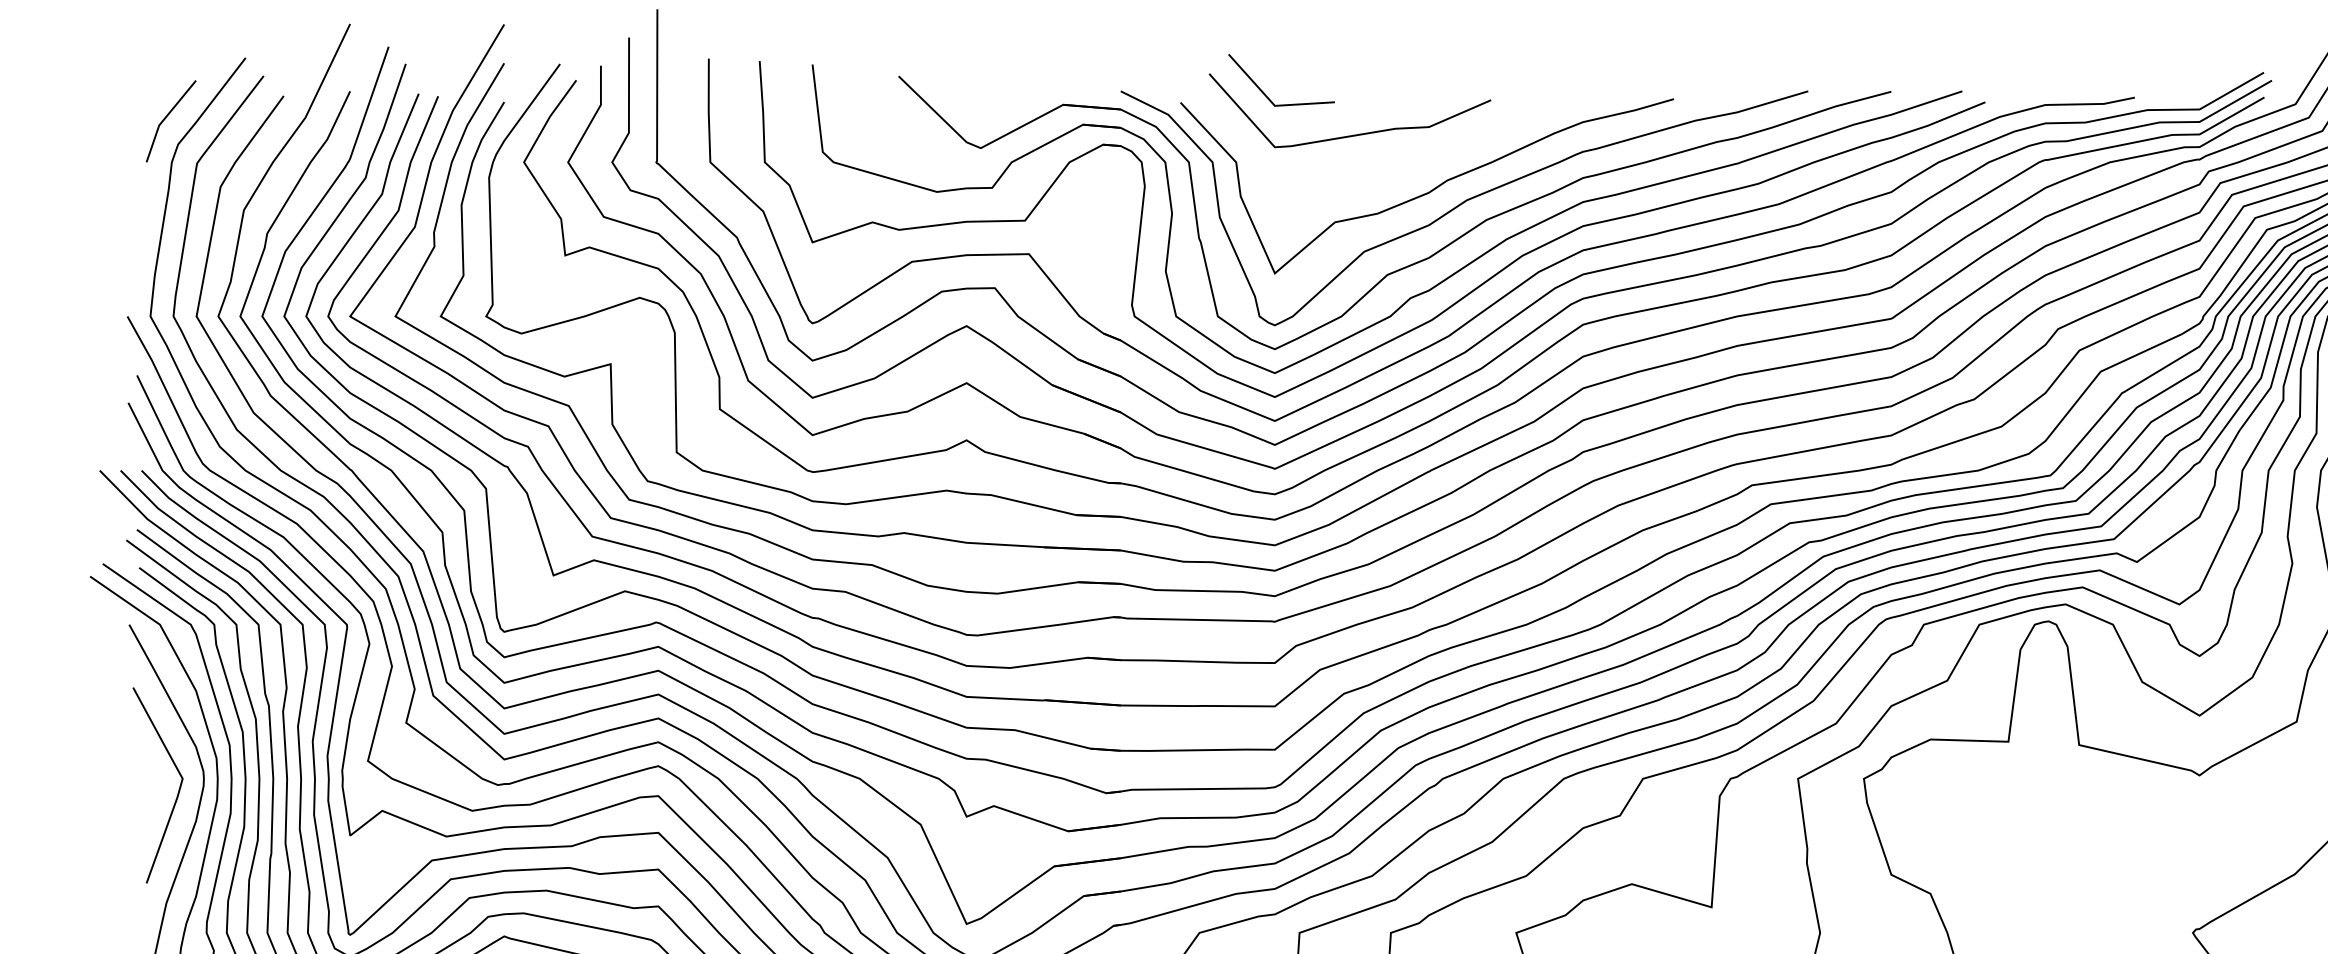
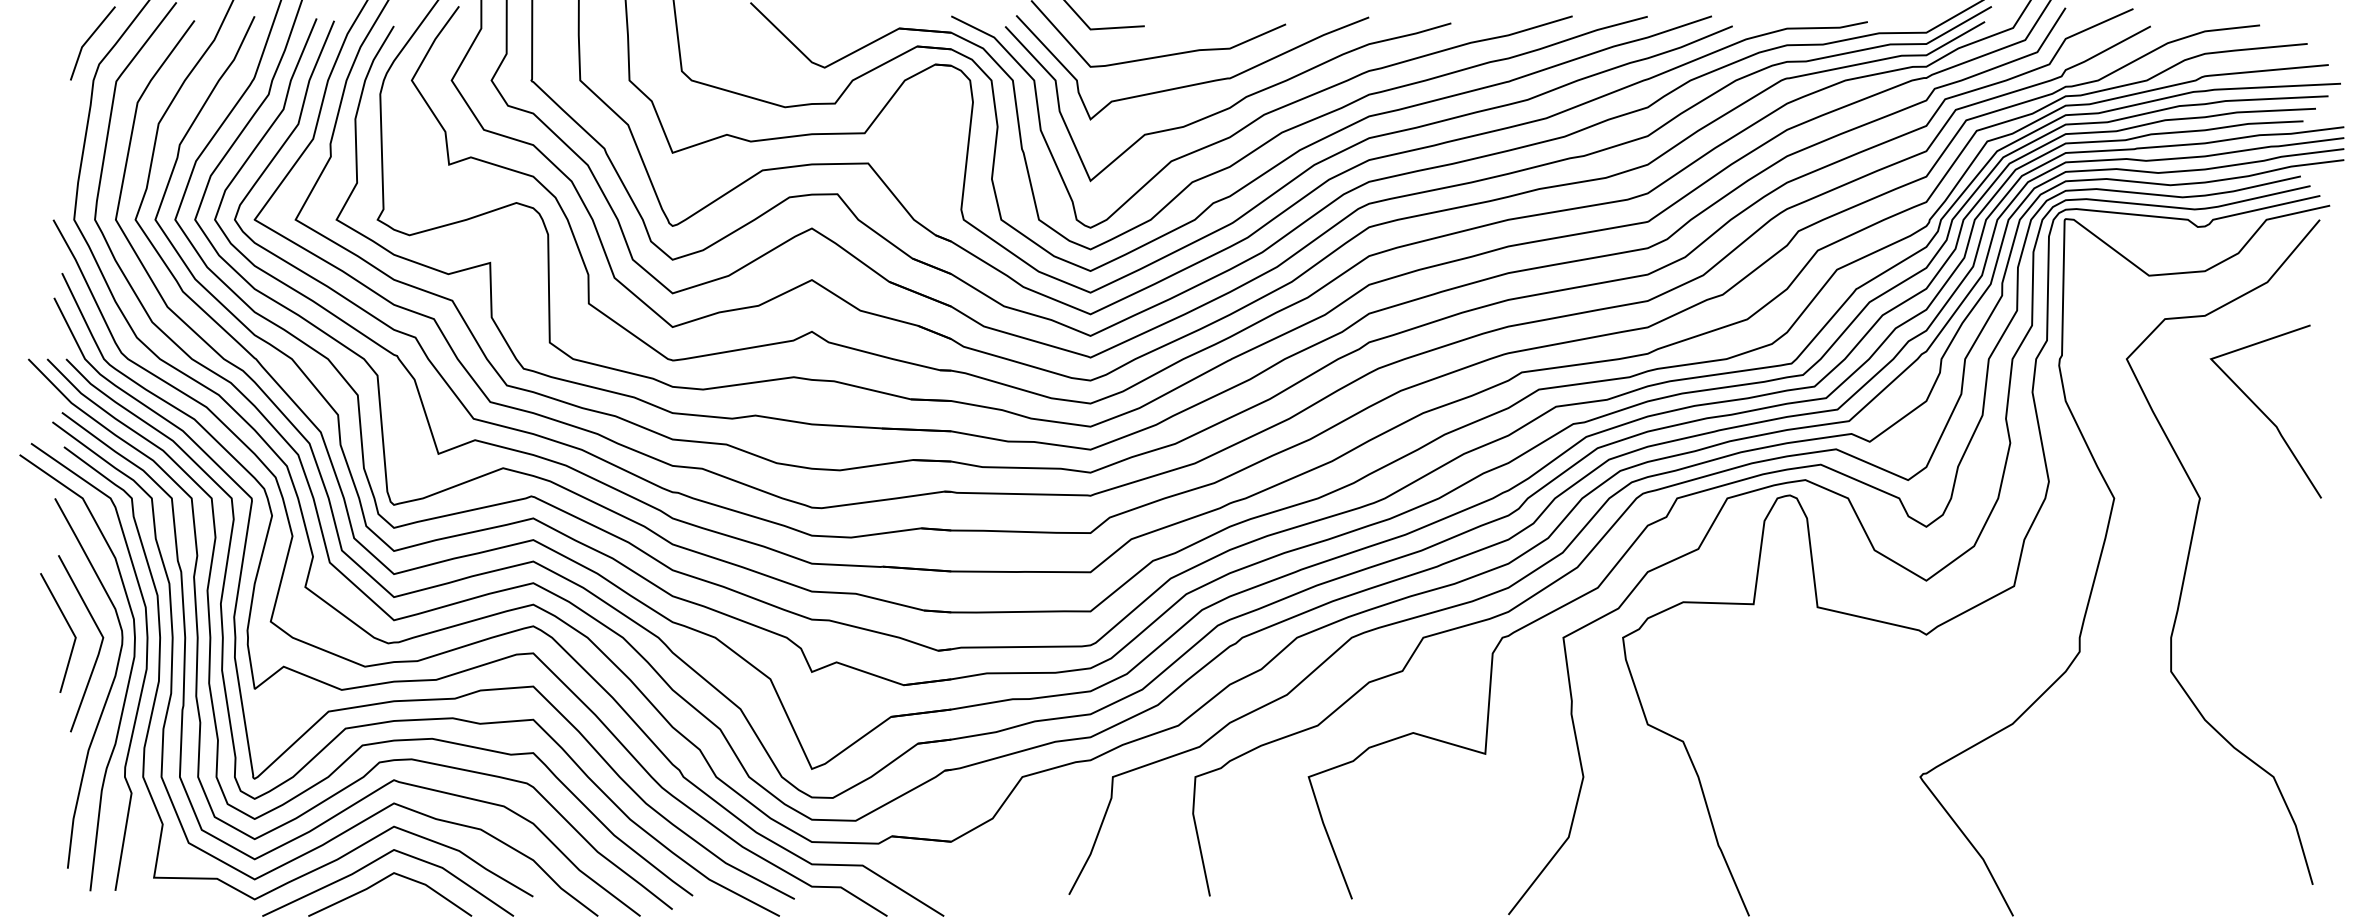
curve: (1389, 165) -> (1194, 83), added
line: (144, 766) -> (68, 626), added

